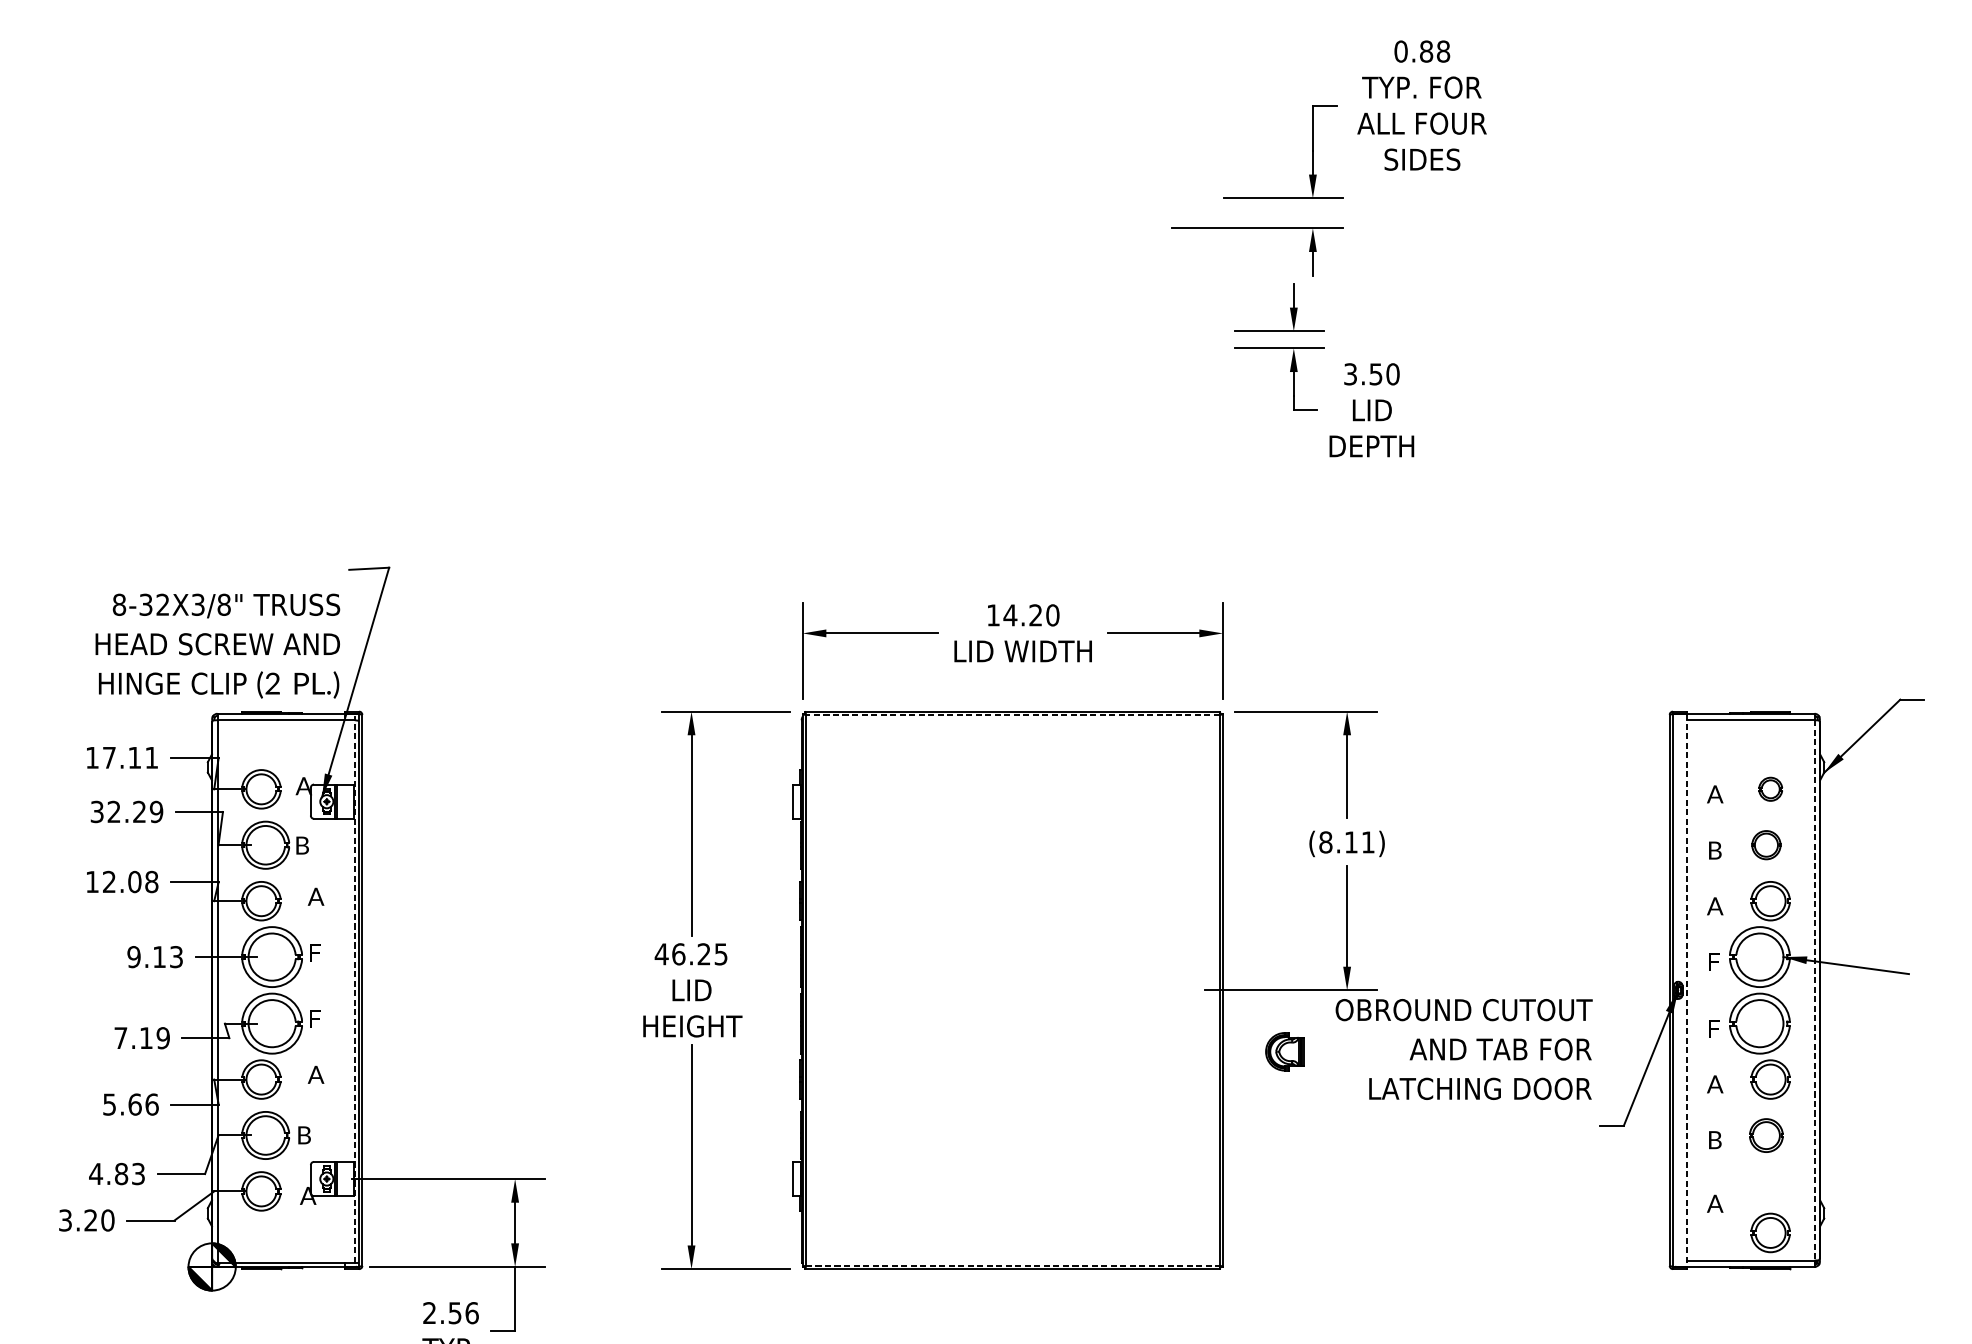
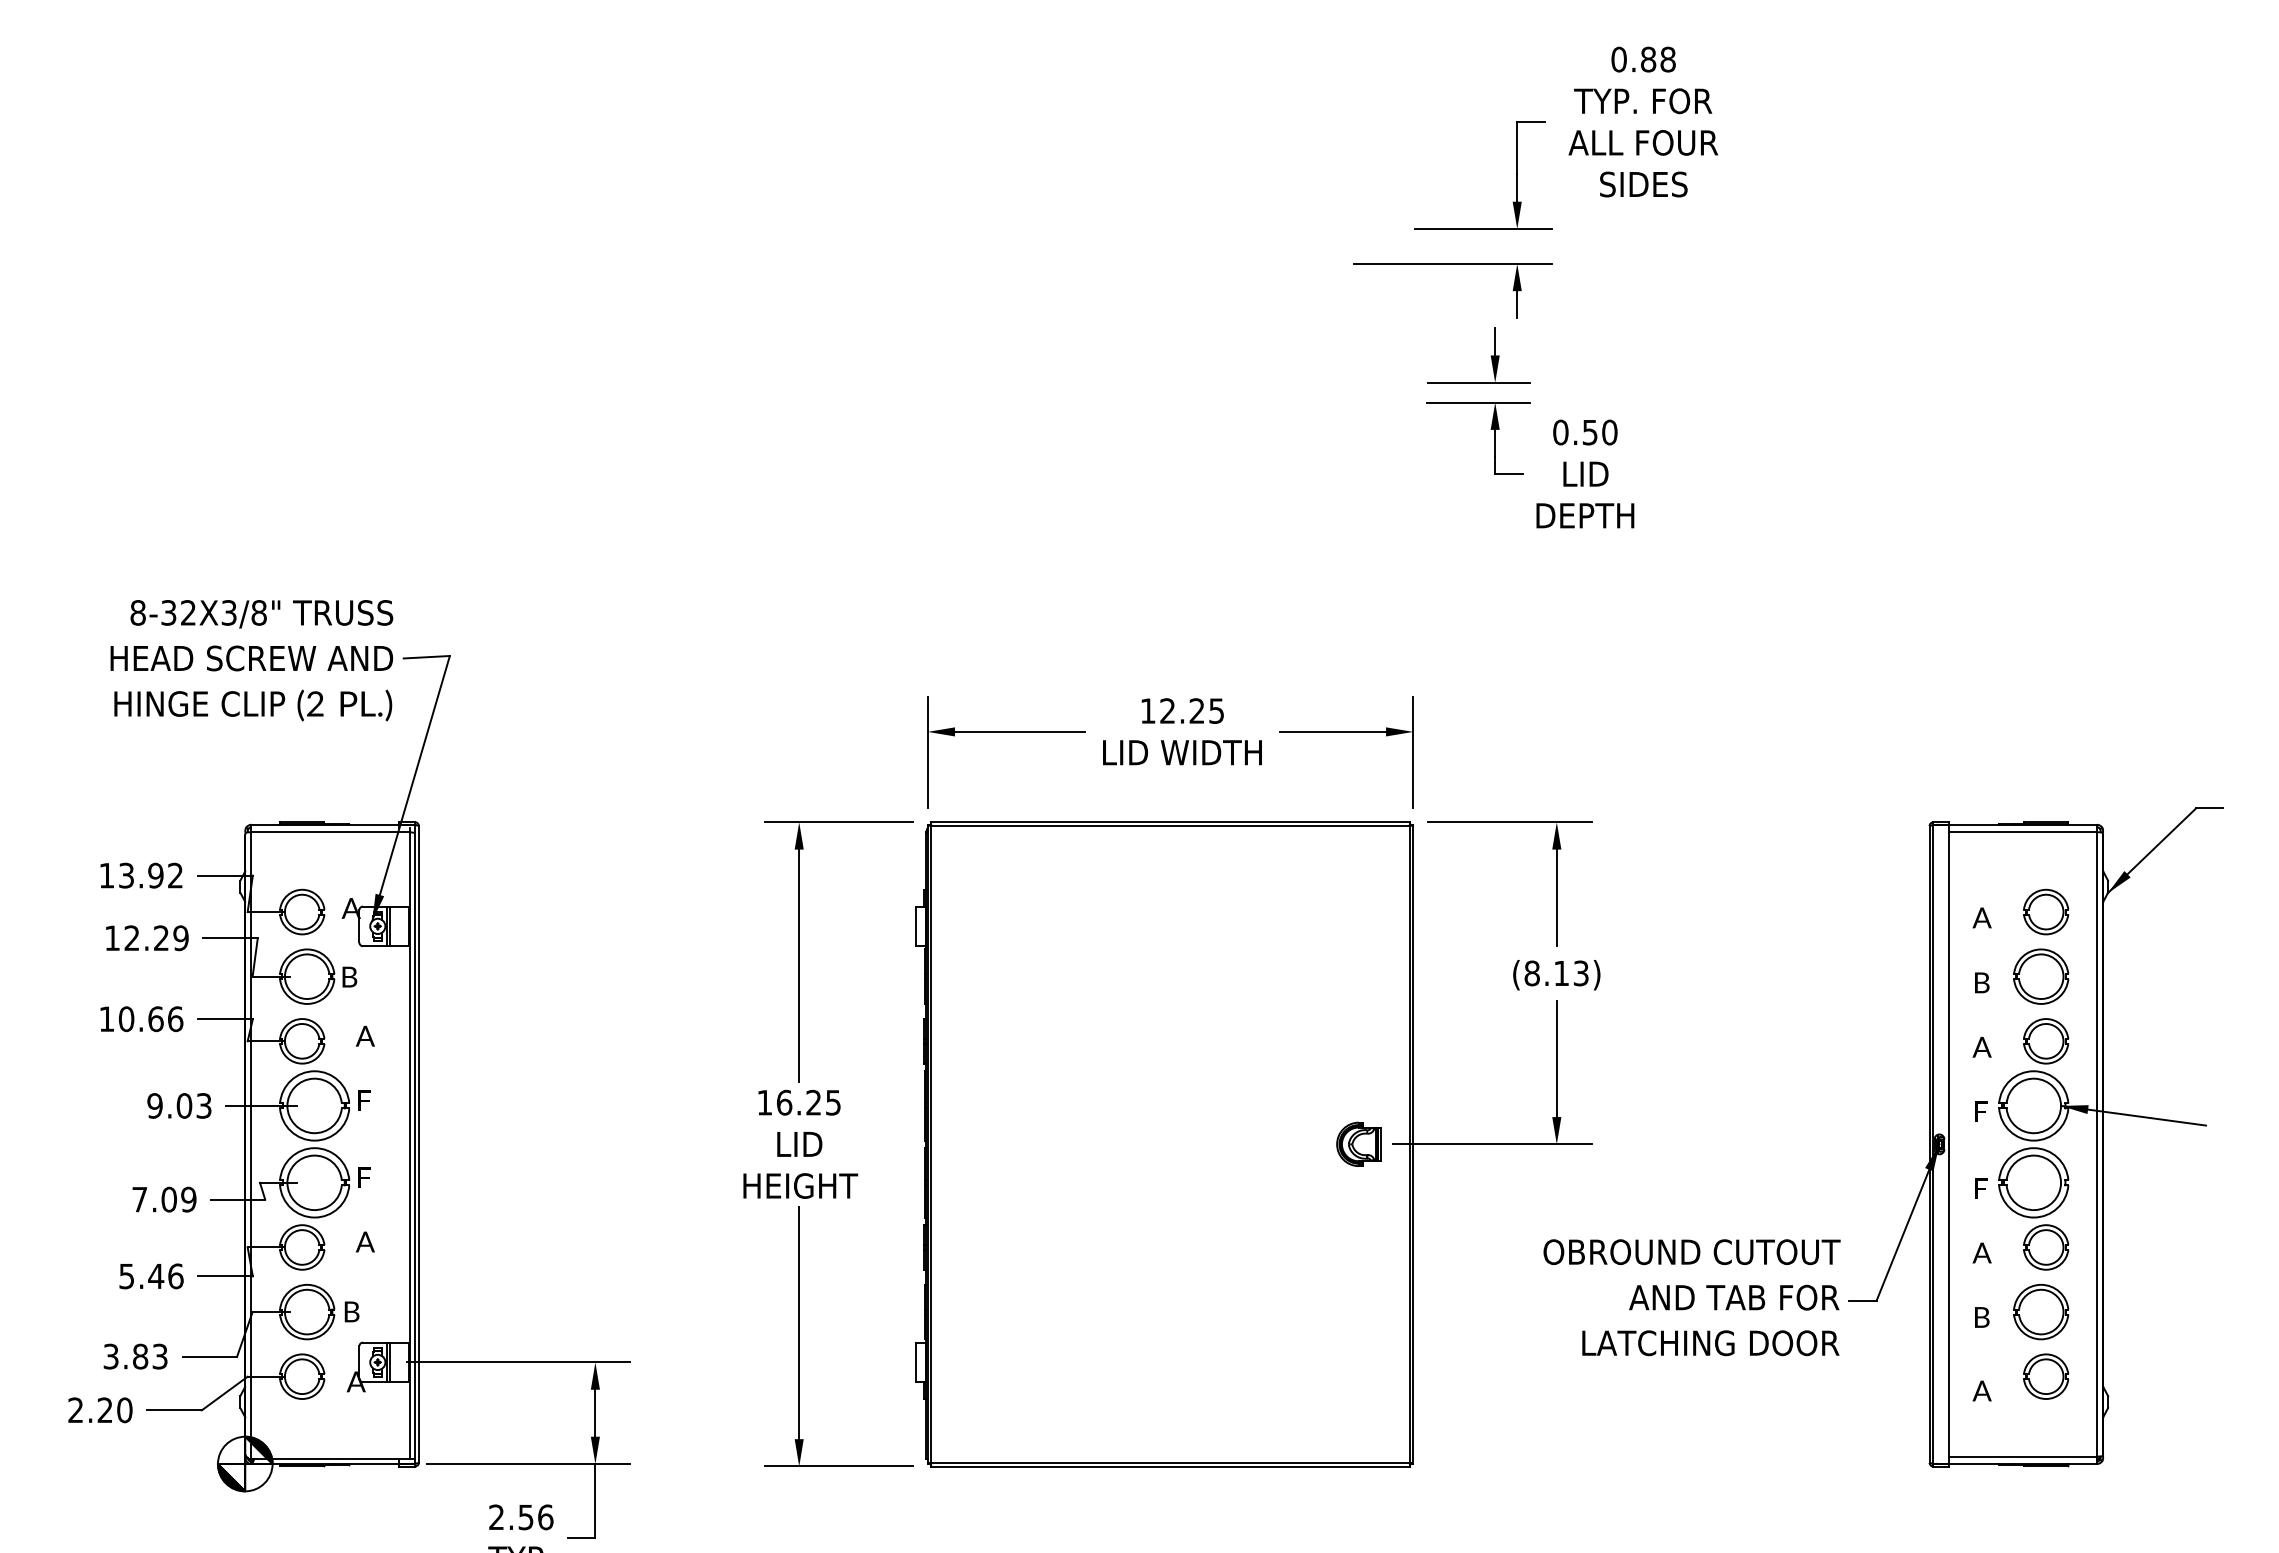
text: (1350, 374) -> (1560, 432), 3.50 -> 0.50
text: (1031, 614) -> (1191, 710), 14.20 -> 12.25
text: (217, 646) -> (251, 660), moved
line: (1012, 715) -> (1170, 826), dashed -> solid
text: (130, 757) -> (150, 875), 17.11 -> 13.92
part: (1770, 788) -> (2046, 911), size x1.67
text: (97, 812) -> (112, 938), 32.29 -> 12.29
text: (1367, 842) -> (1580, 973), (8.11) -> (8.13)
part: (1766, 845) -> (2041, 976), size x1.67
text: (130, 882) -> (150, 1019), 12.08 -> 10.66
text: (661, 954) -> (764, 1102), 46.25 -> 16.25
text: (159, 956) -> (184, 1105), 9.13 -> 9.03
line: (1686, 990) -> (1949, 1144), dashed -> solid
line: (1814, 990) -> (2096, 1144), dashed -> solid
line: (355, 991) -> (410, 1145), dashed -> solid
text: (145, 1038) -> (168, 1199), 7.19 -> 7.09
text: (1463, 1049) -> (1691, 1297), moved
part: (1284, 1051) -> (1358, 1143), moved
text: (135, 1104) -> (156, 1276), 5.66 -> 5.46
part: (1766, 1135) -> (2041, 1312), size x1.43
text: (96, 1173) -> (111, 1356), 4.83 -> 3.83
text: (65, 1220) -> (75, 1410), 3.20 -> 2.20
part: (1770, 1232) -> (2046, 1376), moved
line: (1013, 1265) -> (1171, 1462), dashed -> solid

